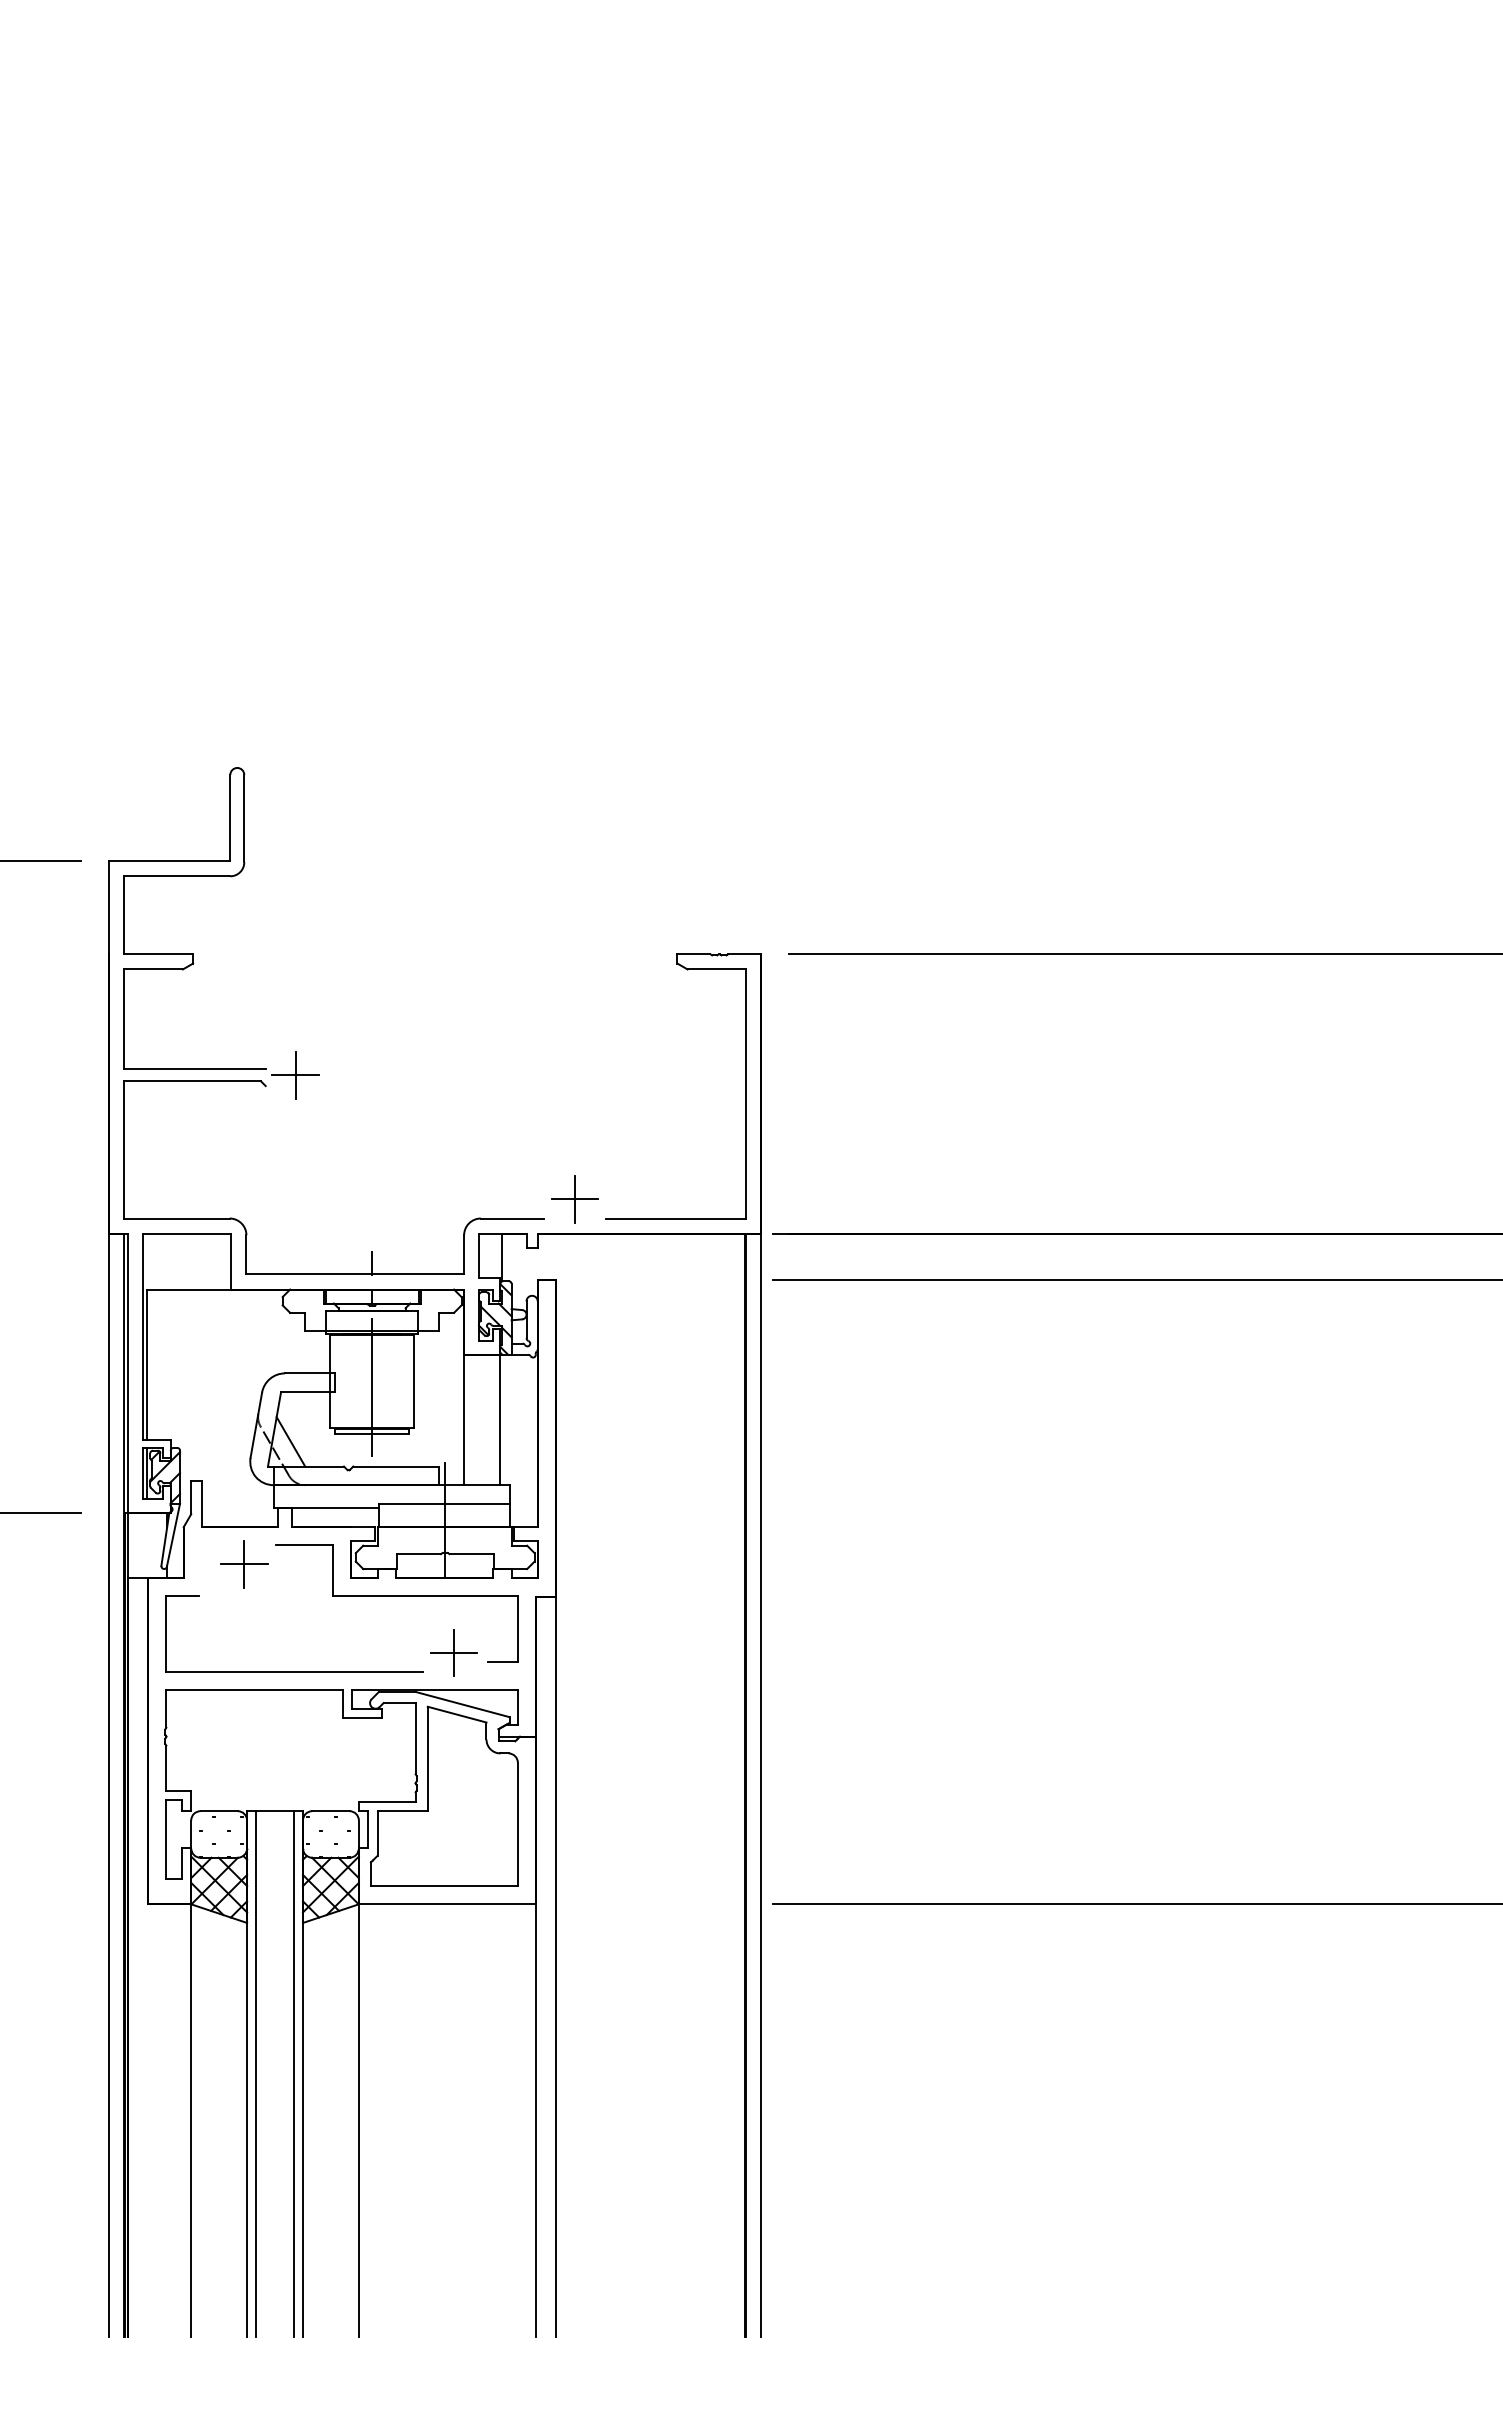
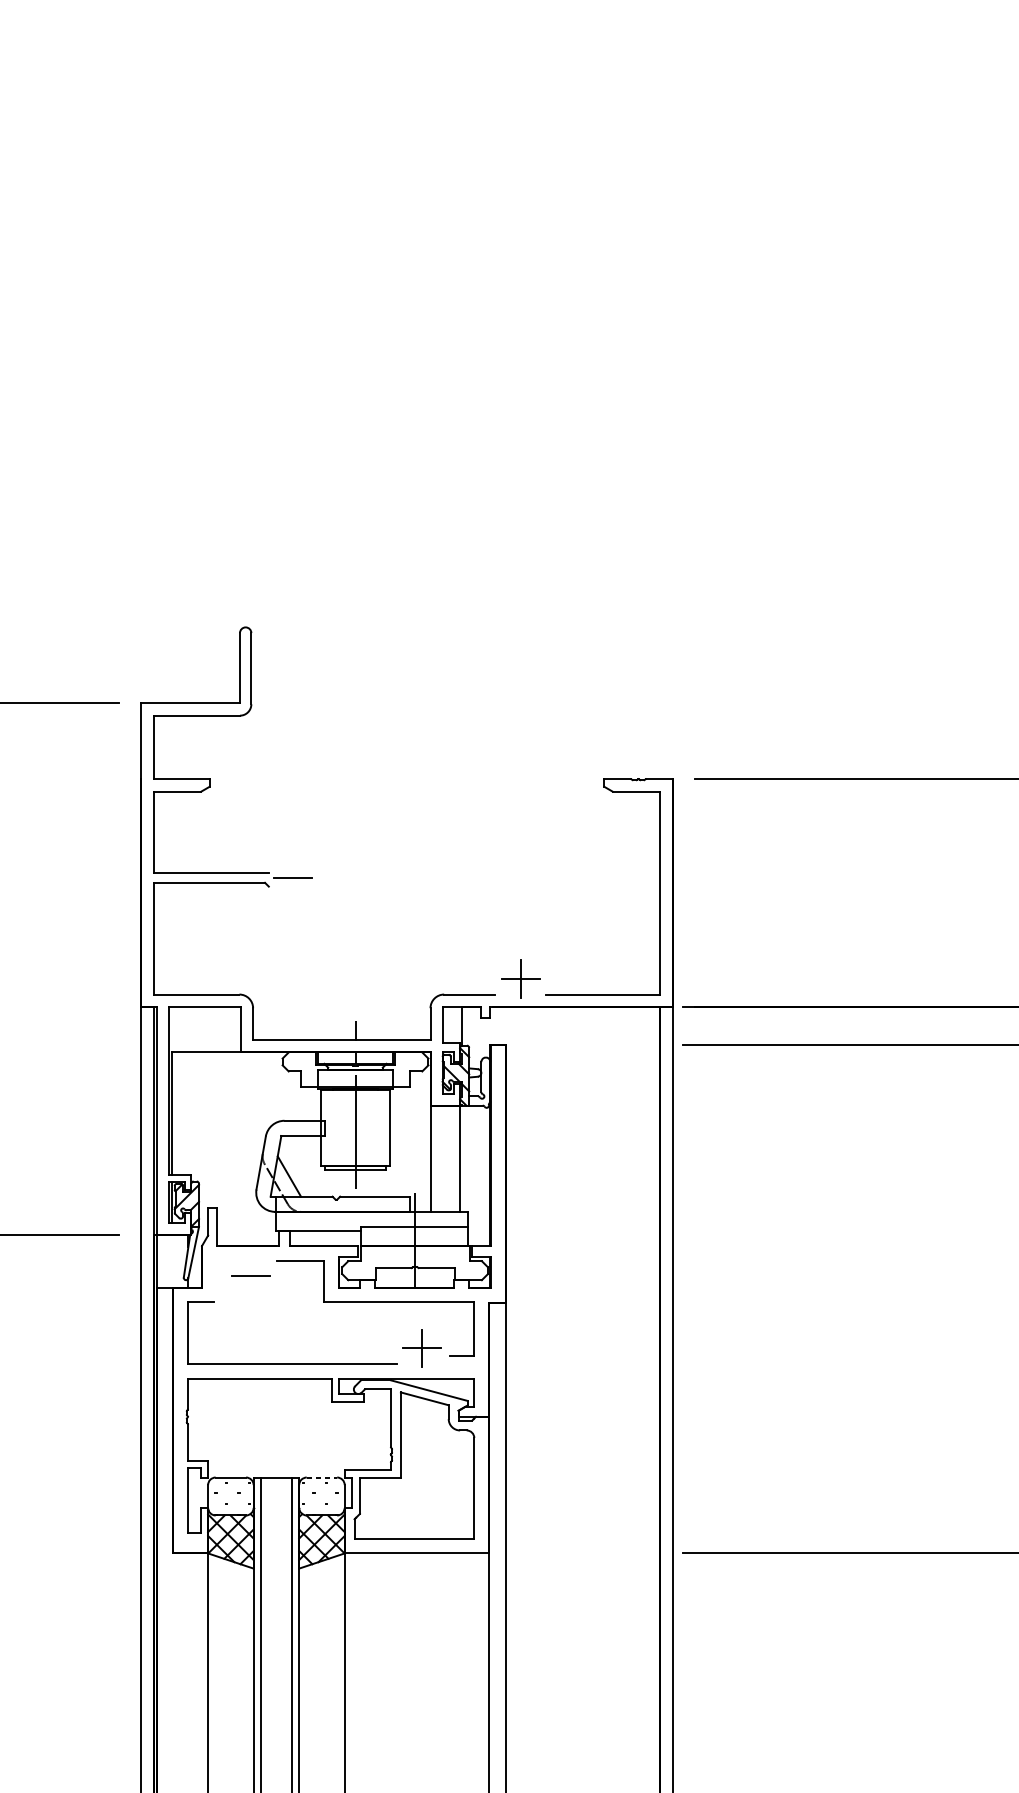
line: (295, 1075) -> (293, 878), removed
line: (244, 1564) -> (251, 1276), removed
line: (330, 1811) -> (321, 1477), solid -> dashed

